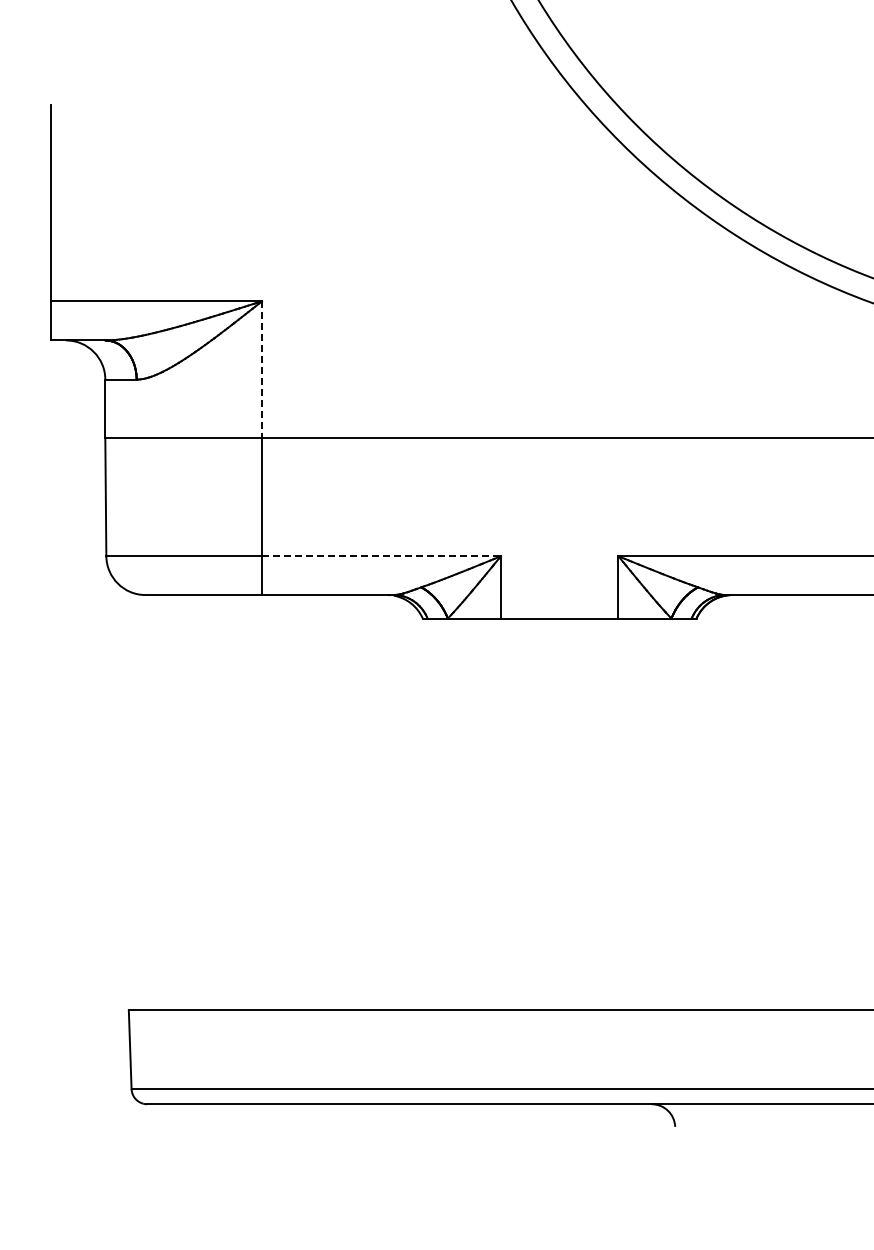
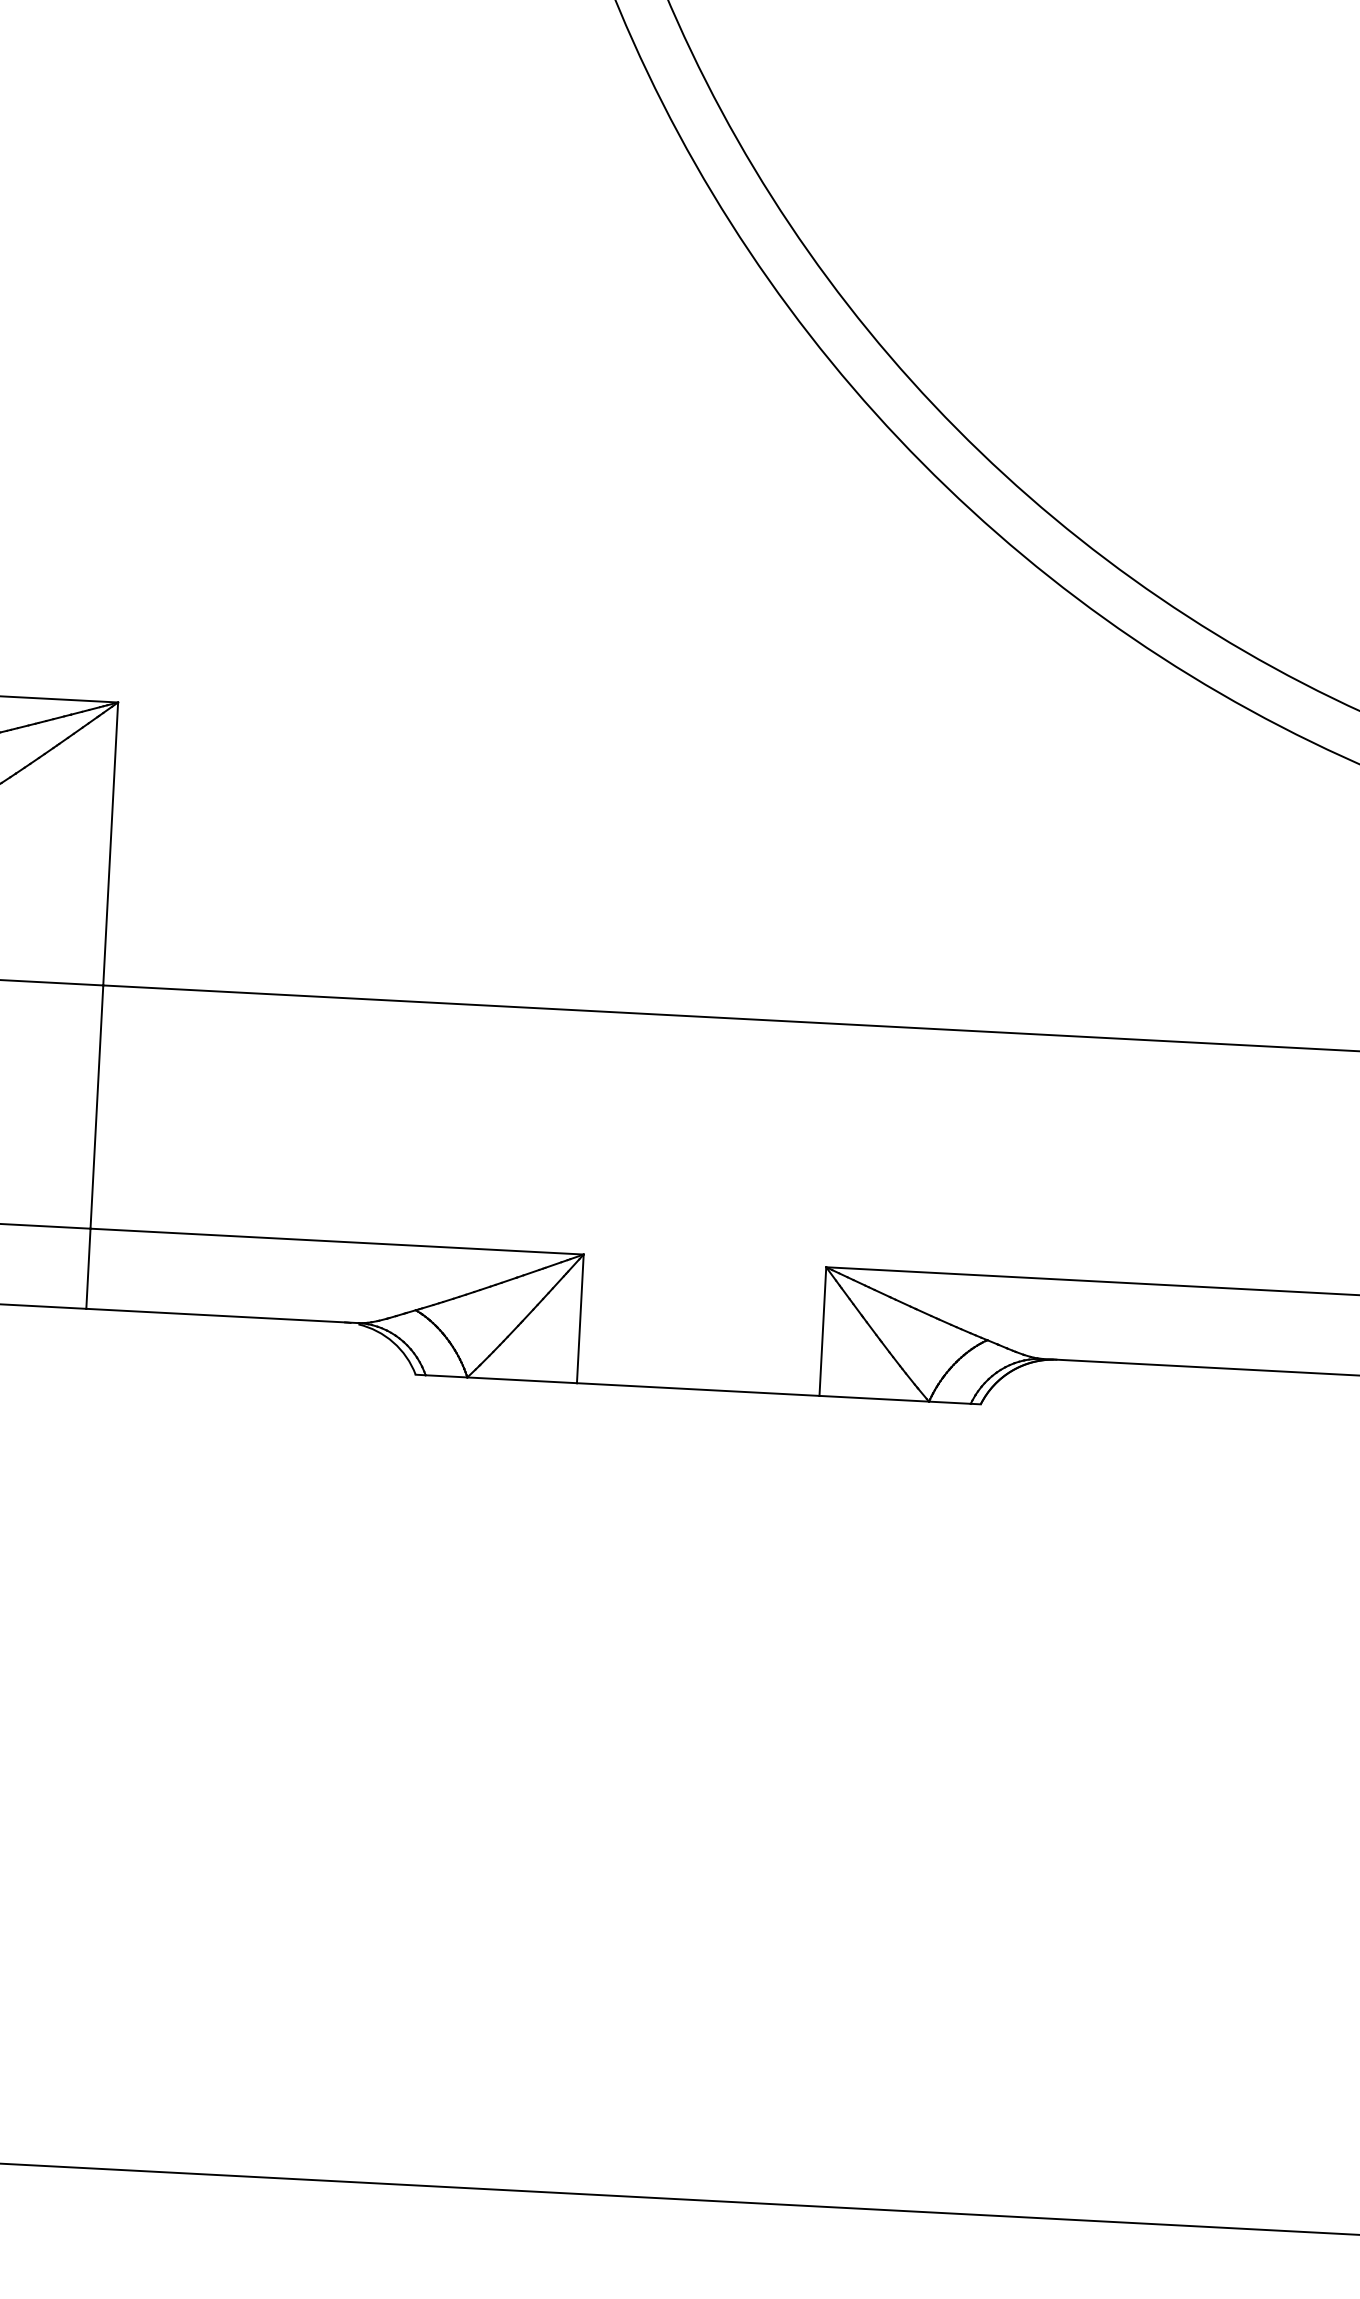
line: (261, 369) -> (109, 843), dashed -> solid
line: (381, 556) -> (337, 1242), dashed -> solid

